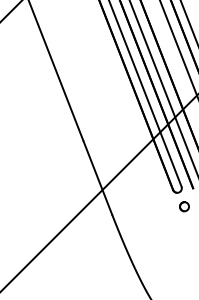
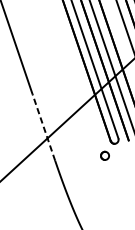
line: (97, 177) -> (43, 126), solid -> dashed
part: (184, 206) -> (105, 155), moved

